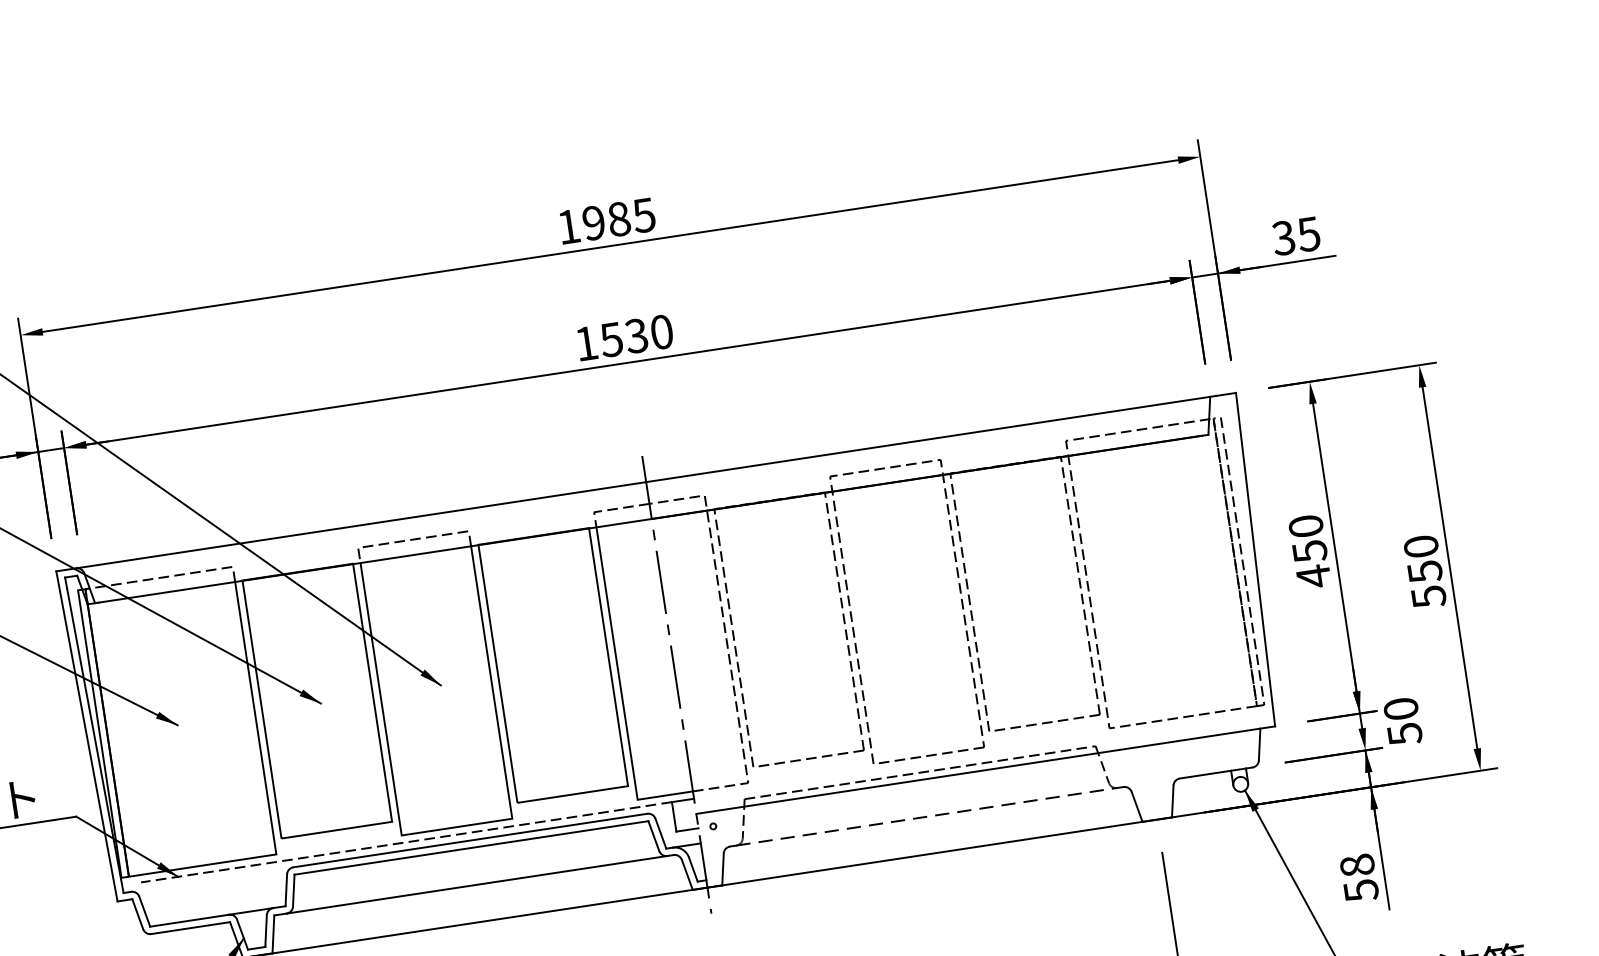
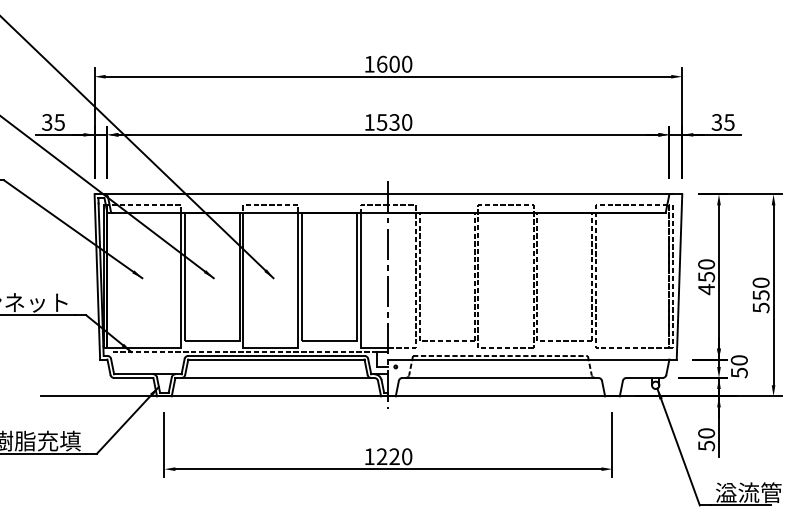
text: (618, 217) -> (394, 63), 1985 -> 1600
line: (926, 815) -> (500, 377), dashed -> solid
text: (1357, 865) -> (706, 433), 58 -> 50

